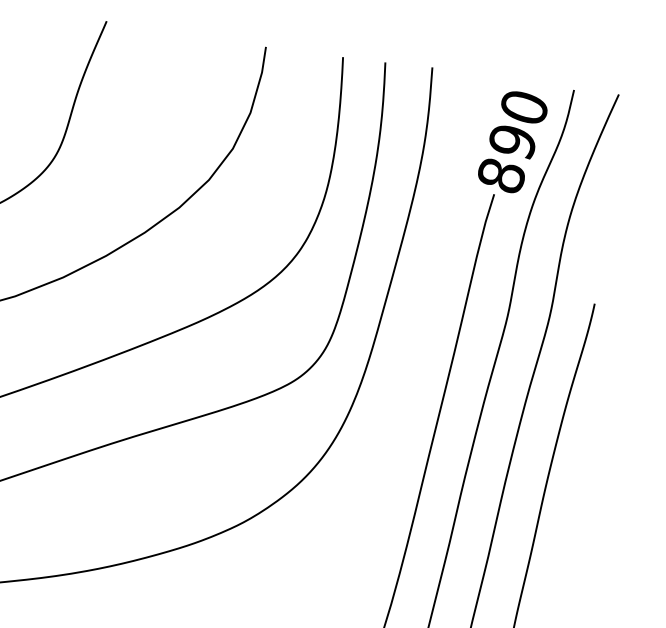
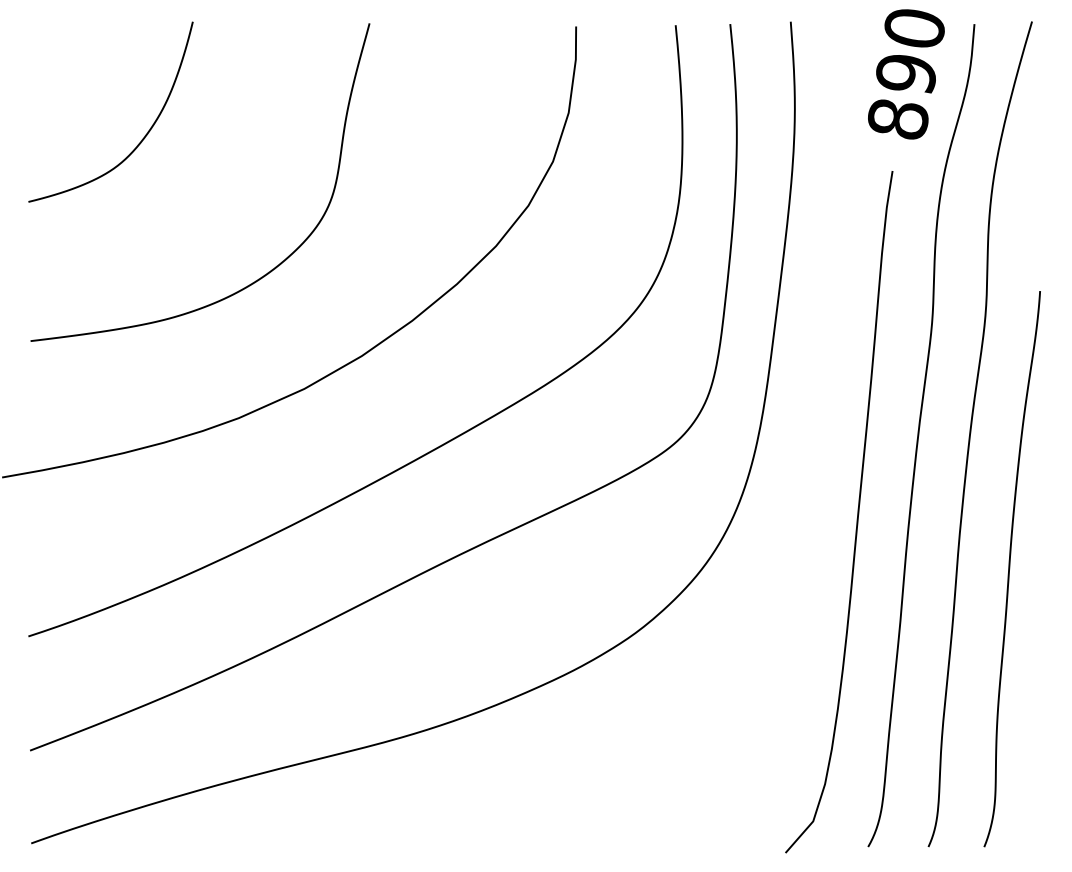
text: (512, 142) -> (906, 74), moved

